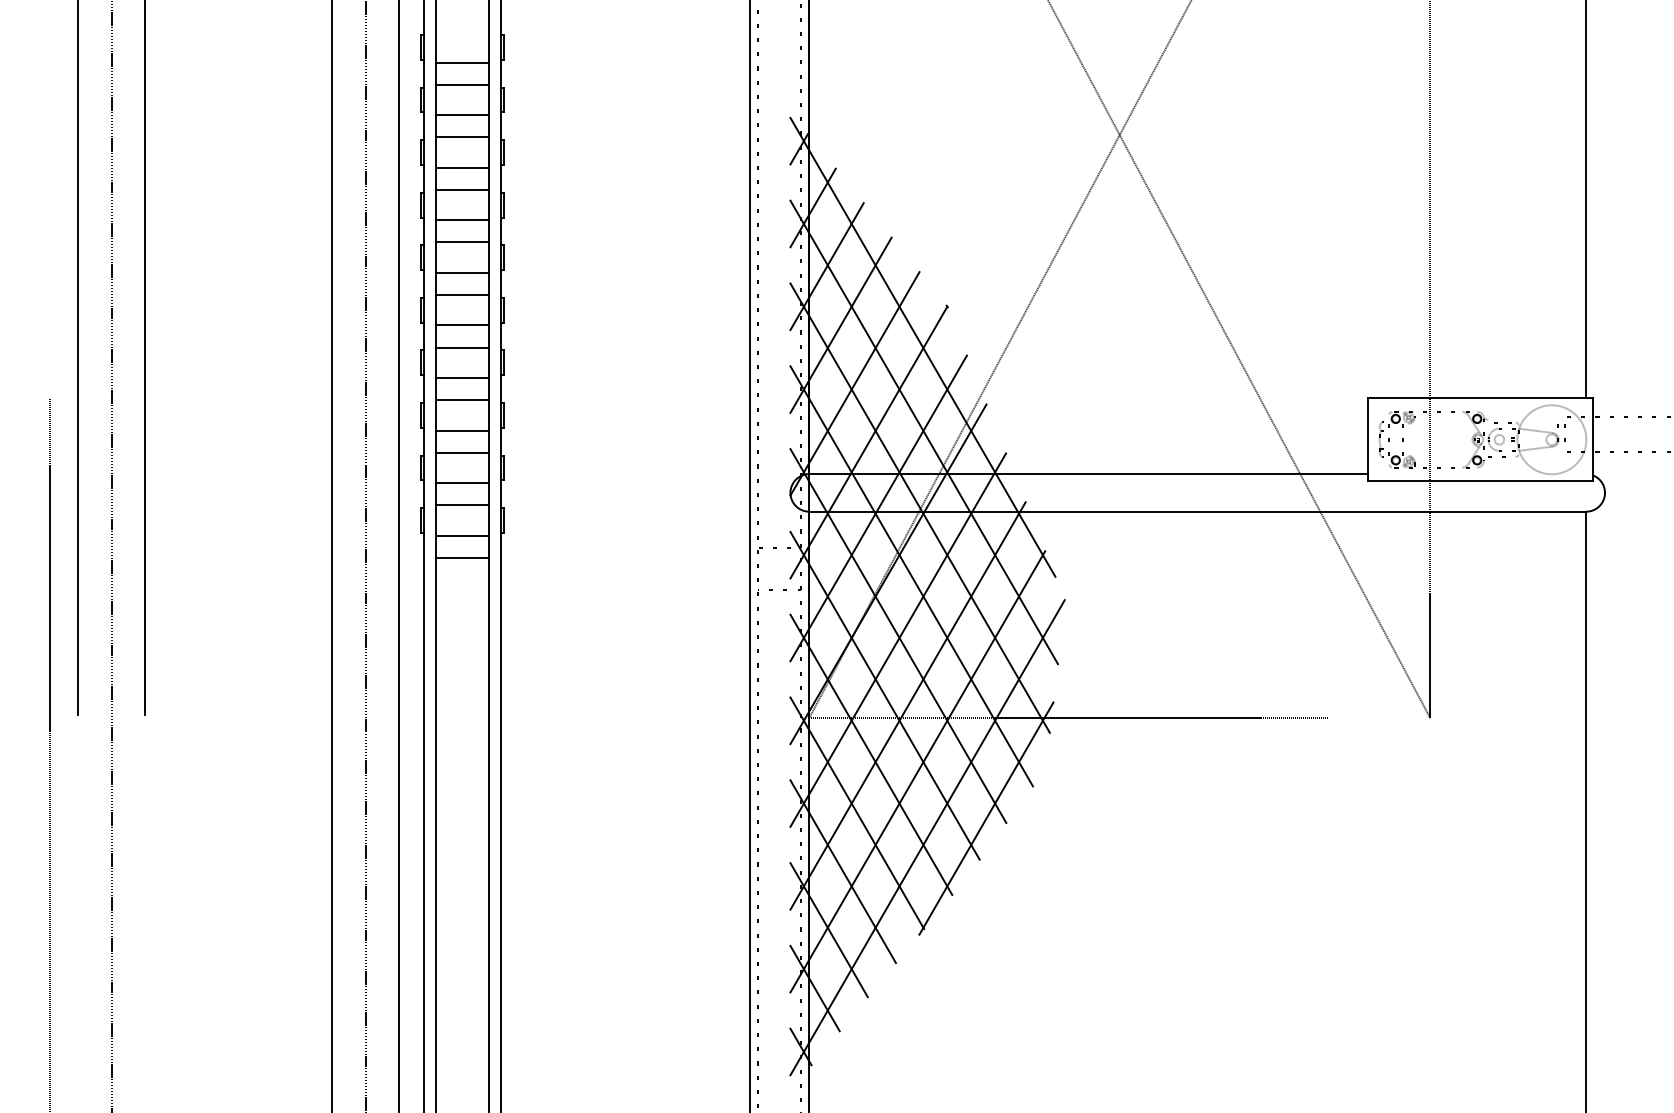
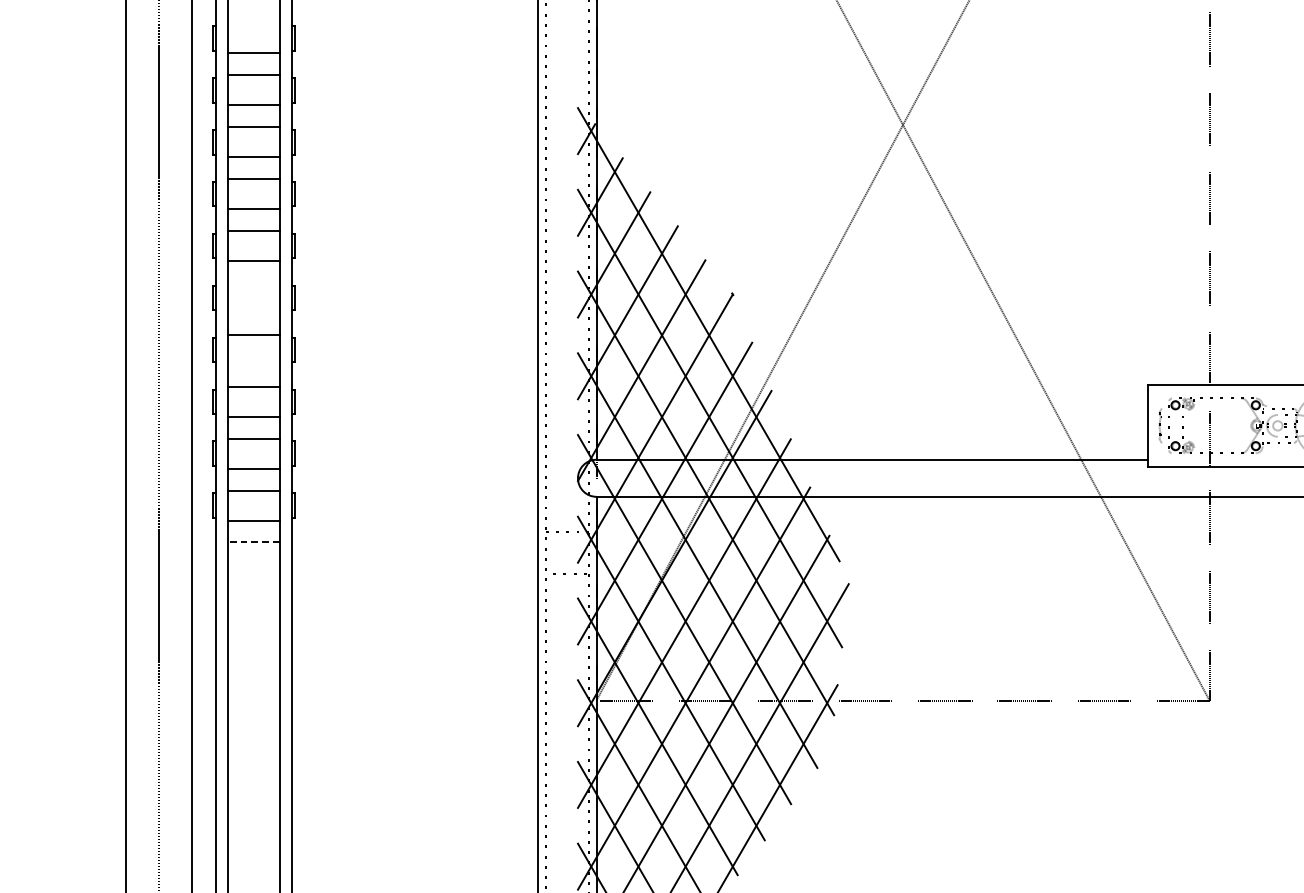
line: (462, 295) -> (254, 283), removed
line: (462, 325) -> (254, 313), removed
line: (462, 378) -> (254, 365), removed
line: (461, 557) -> (253, 542), solid -> dashed

